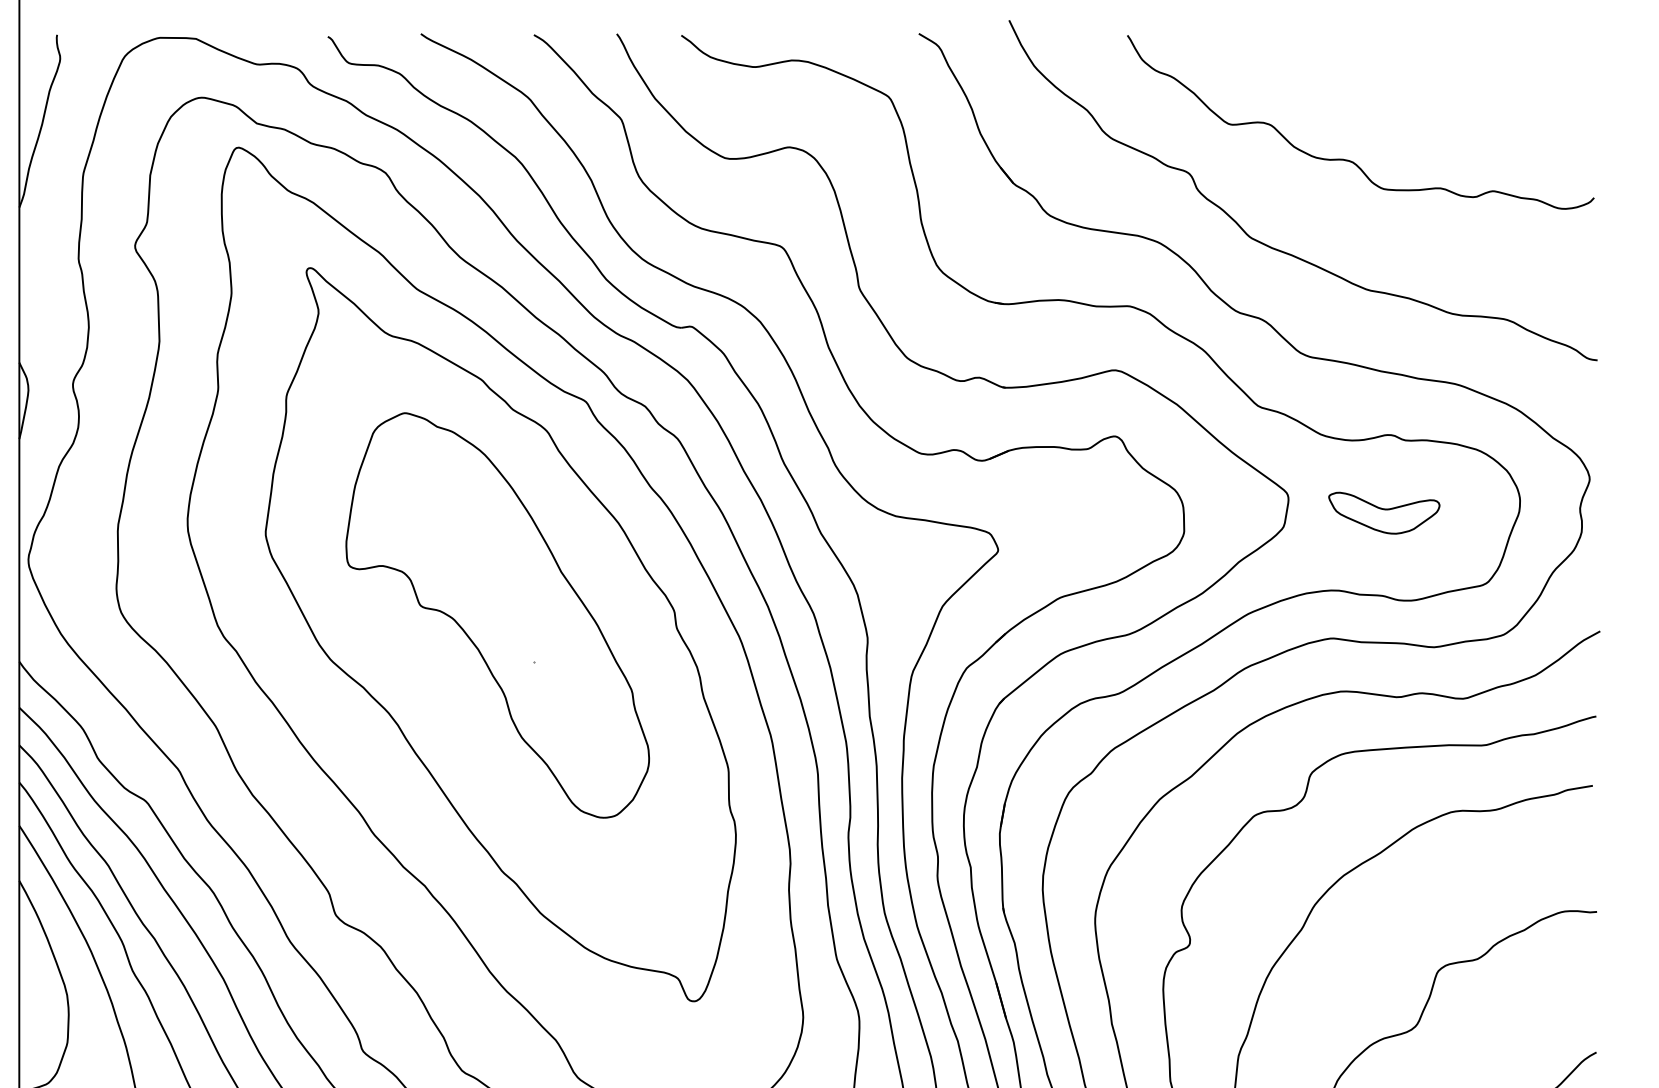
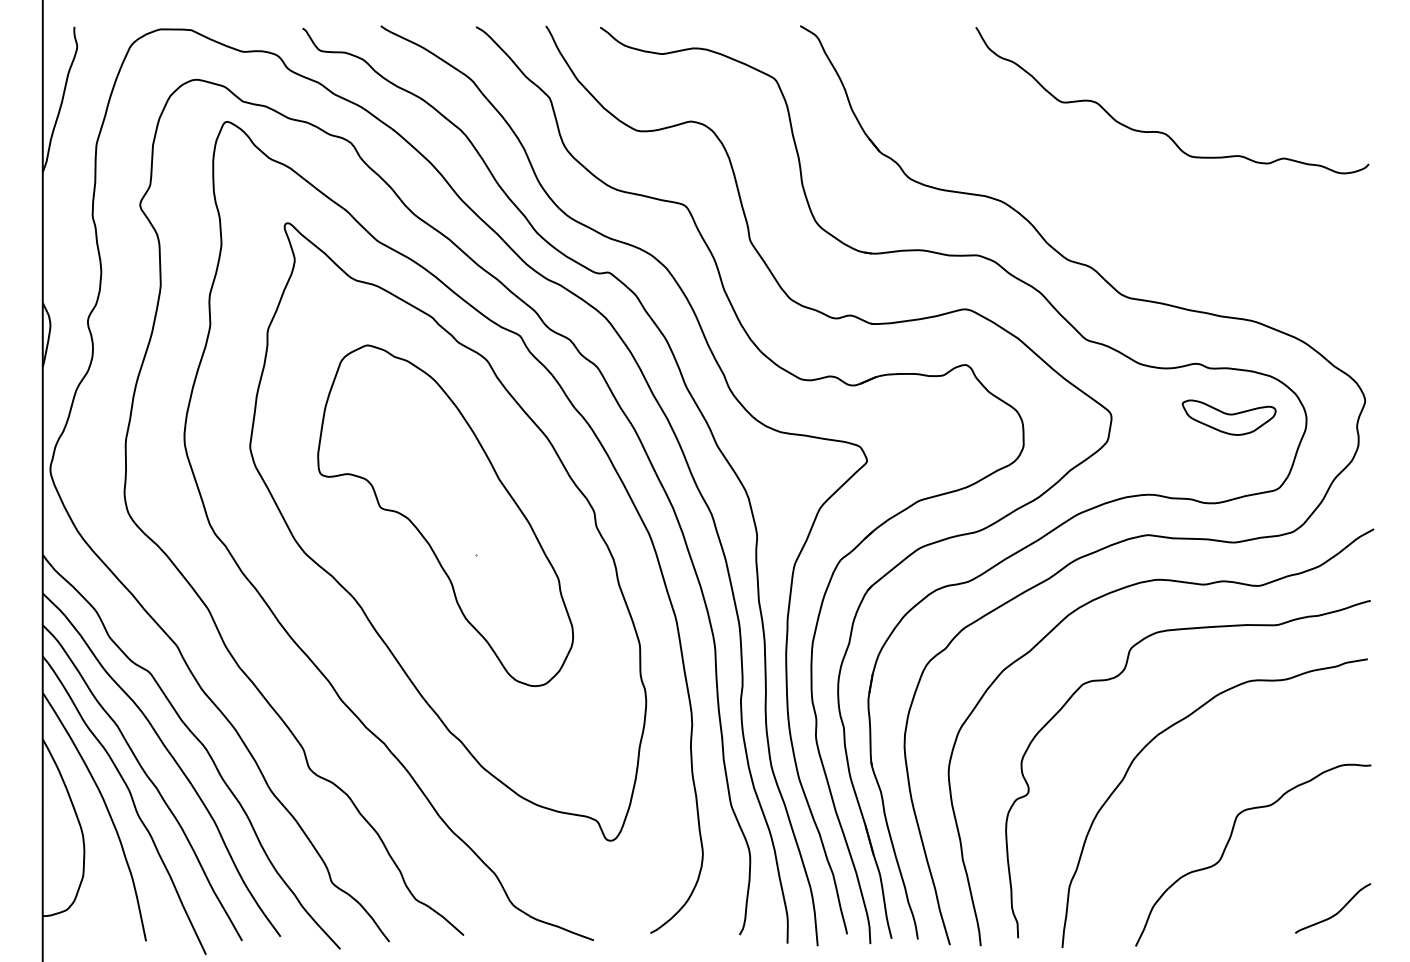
curve: (1280, 249) -> (1104, 207), removed
part: (1383, 512) -> (1228, 417), moved

